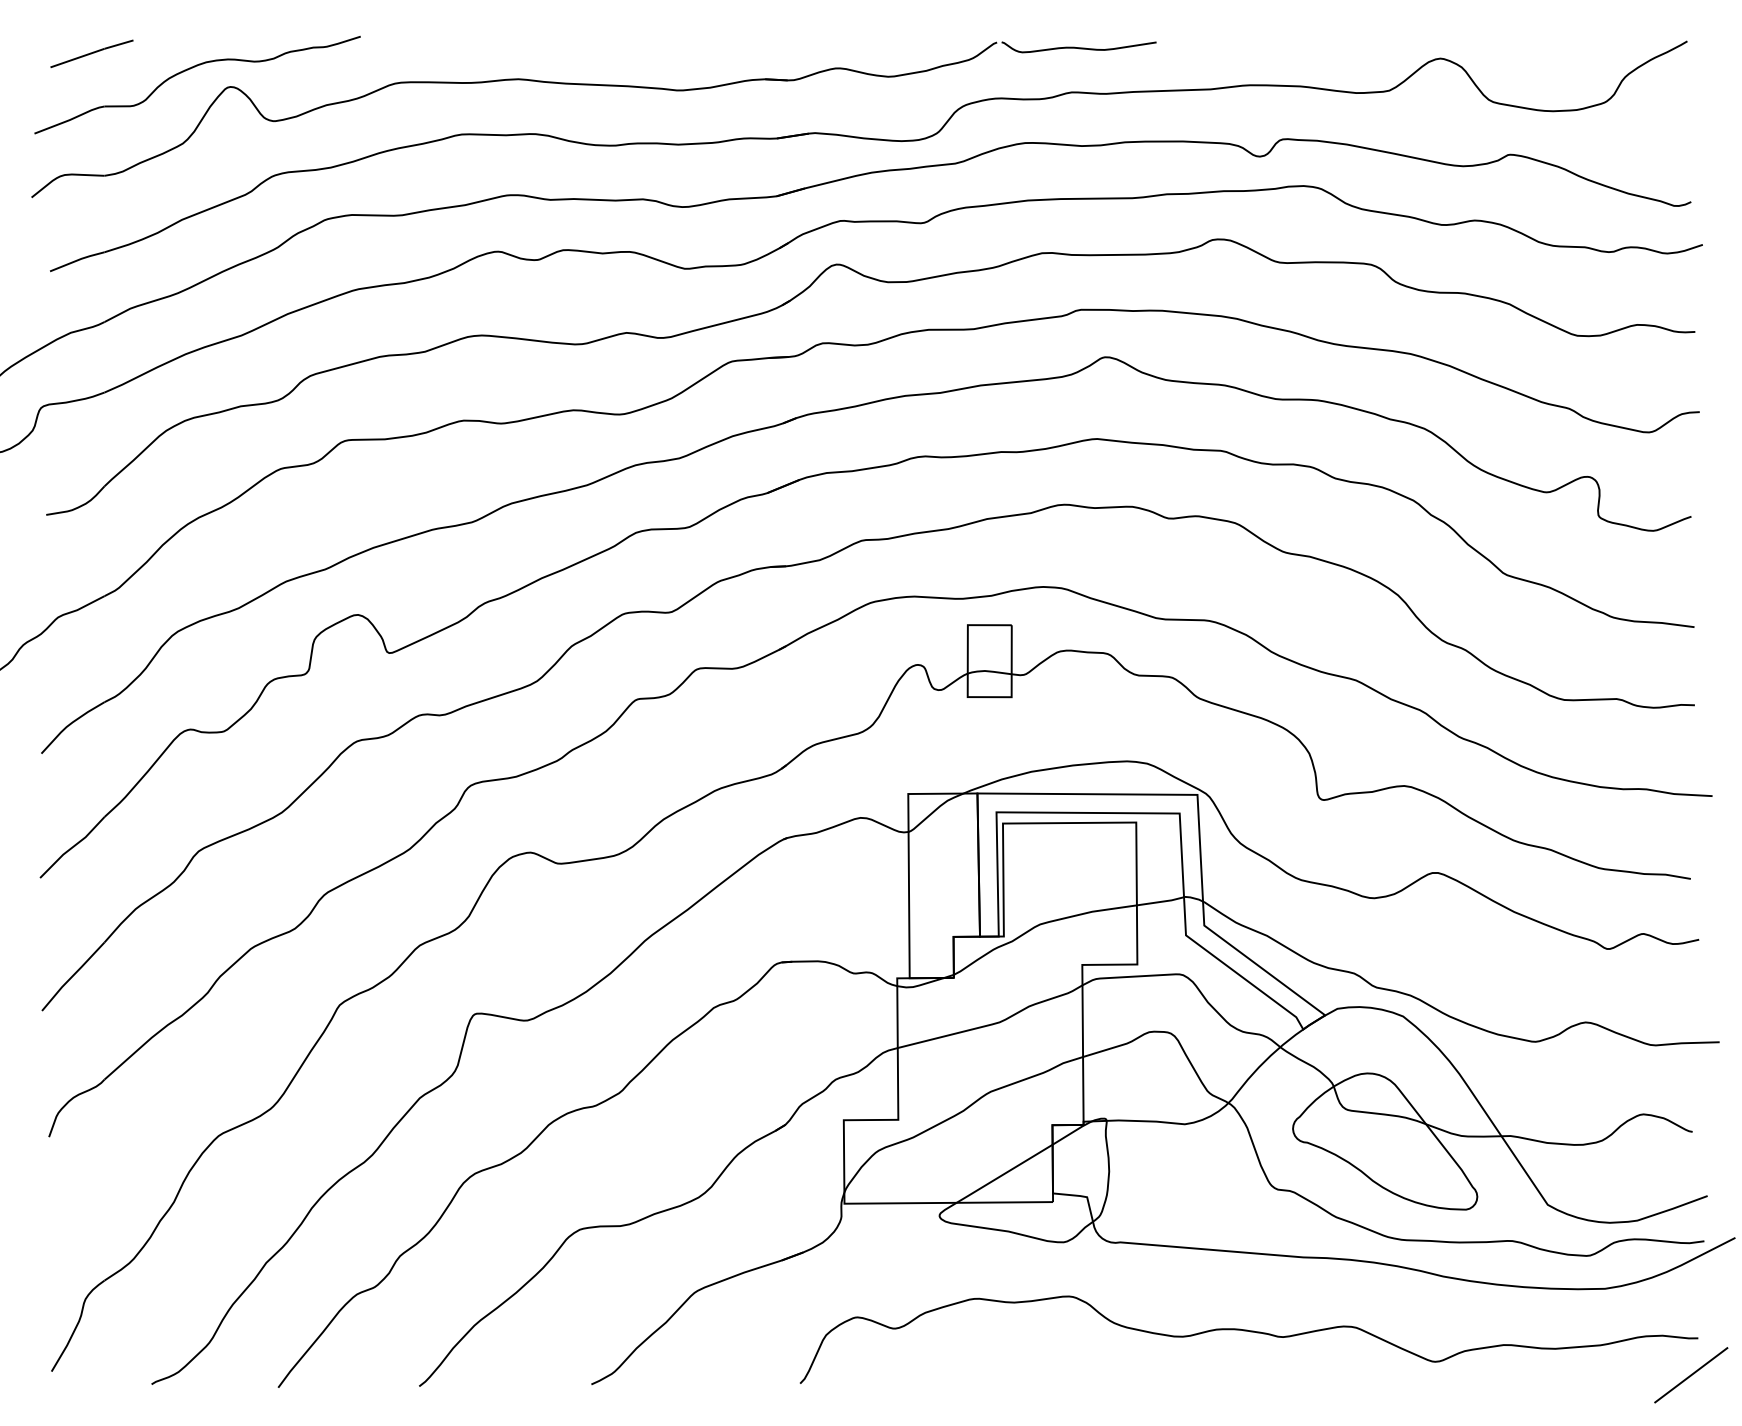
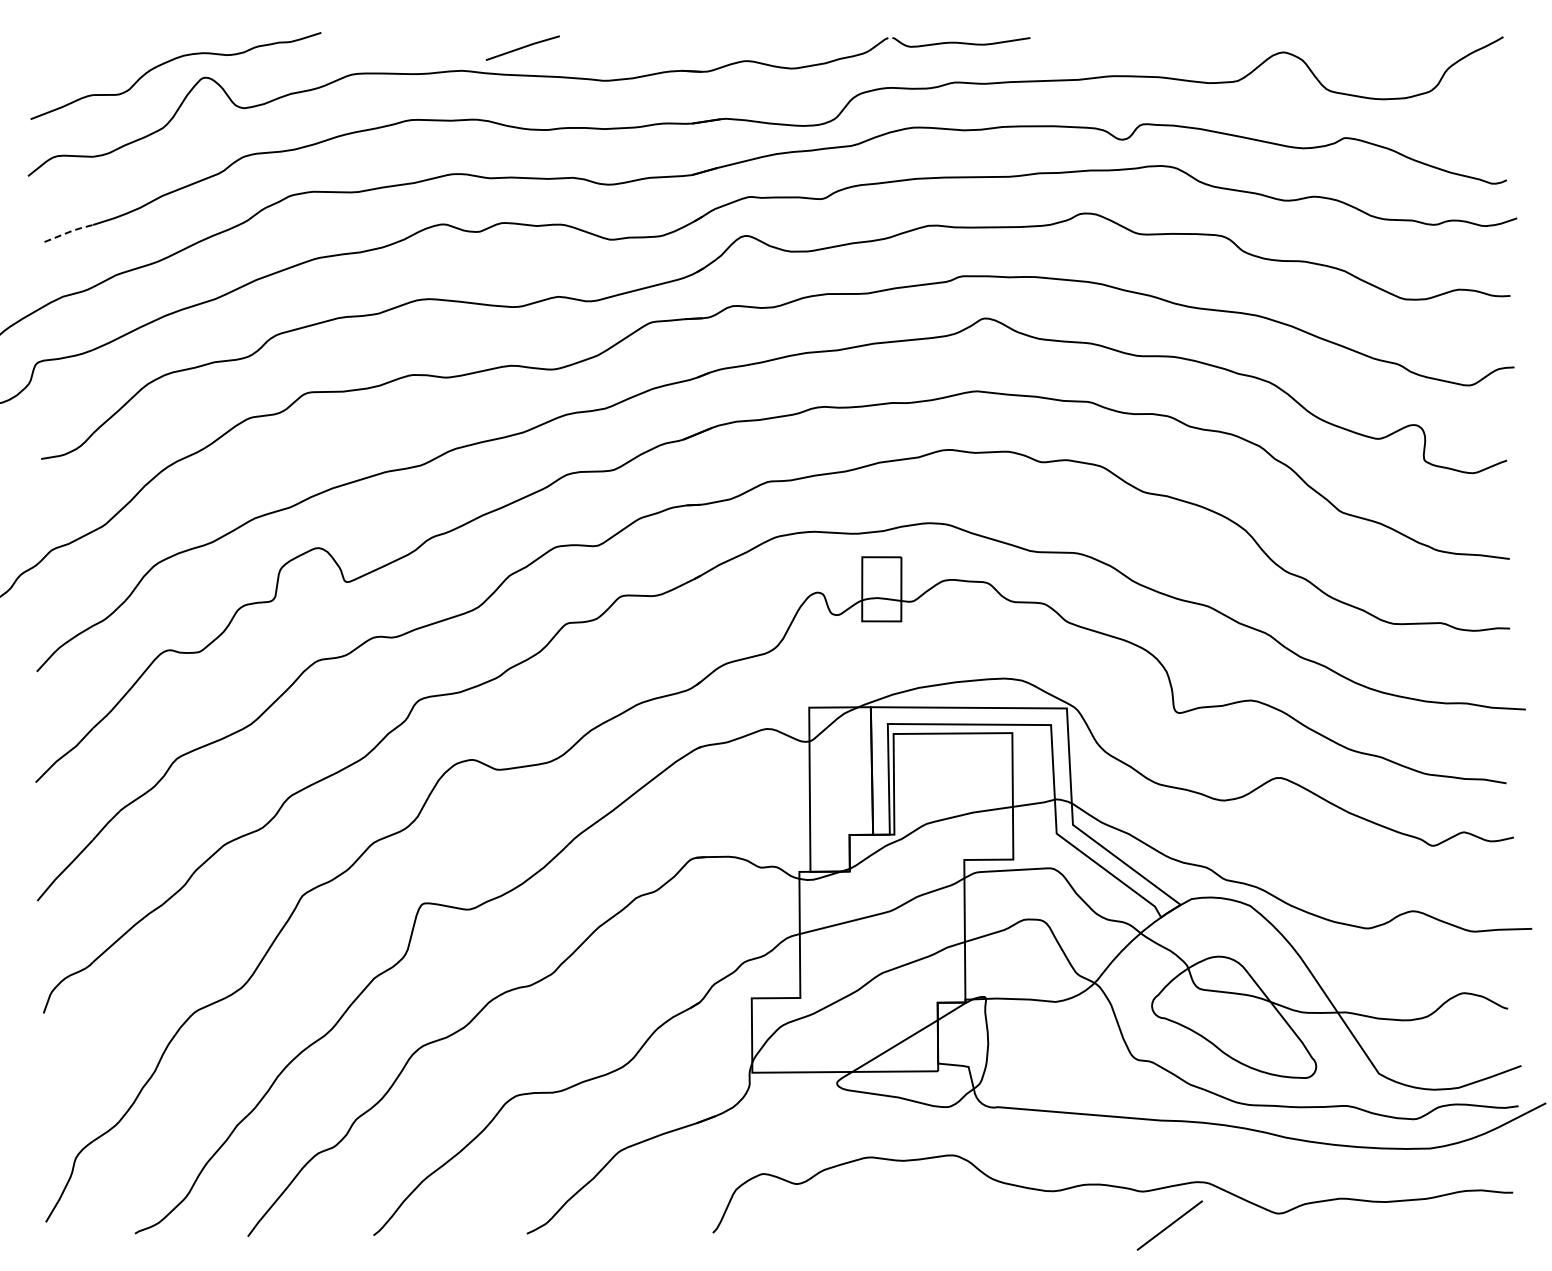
part: (91, 53) -> (522, 47), moved
line: (78, 259) -> (69, 231), solid -> dashed
line: (1690, 1375) -> (1169, 1225), moved

